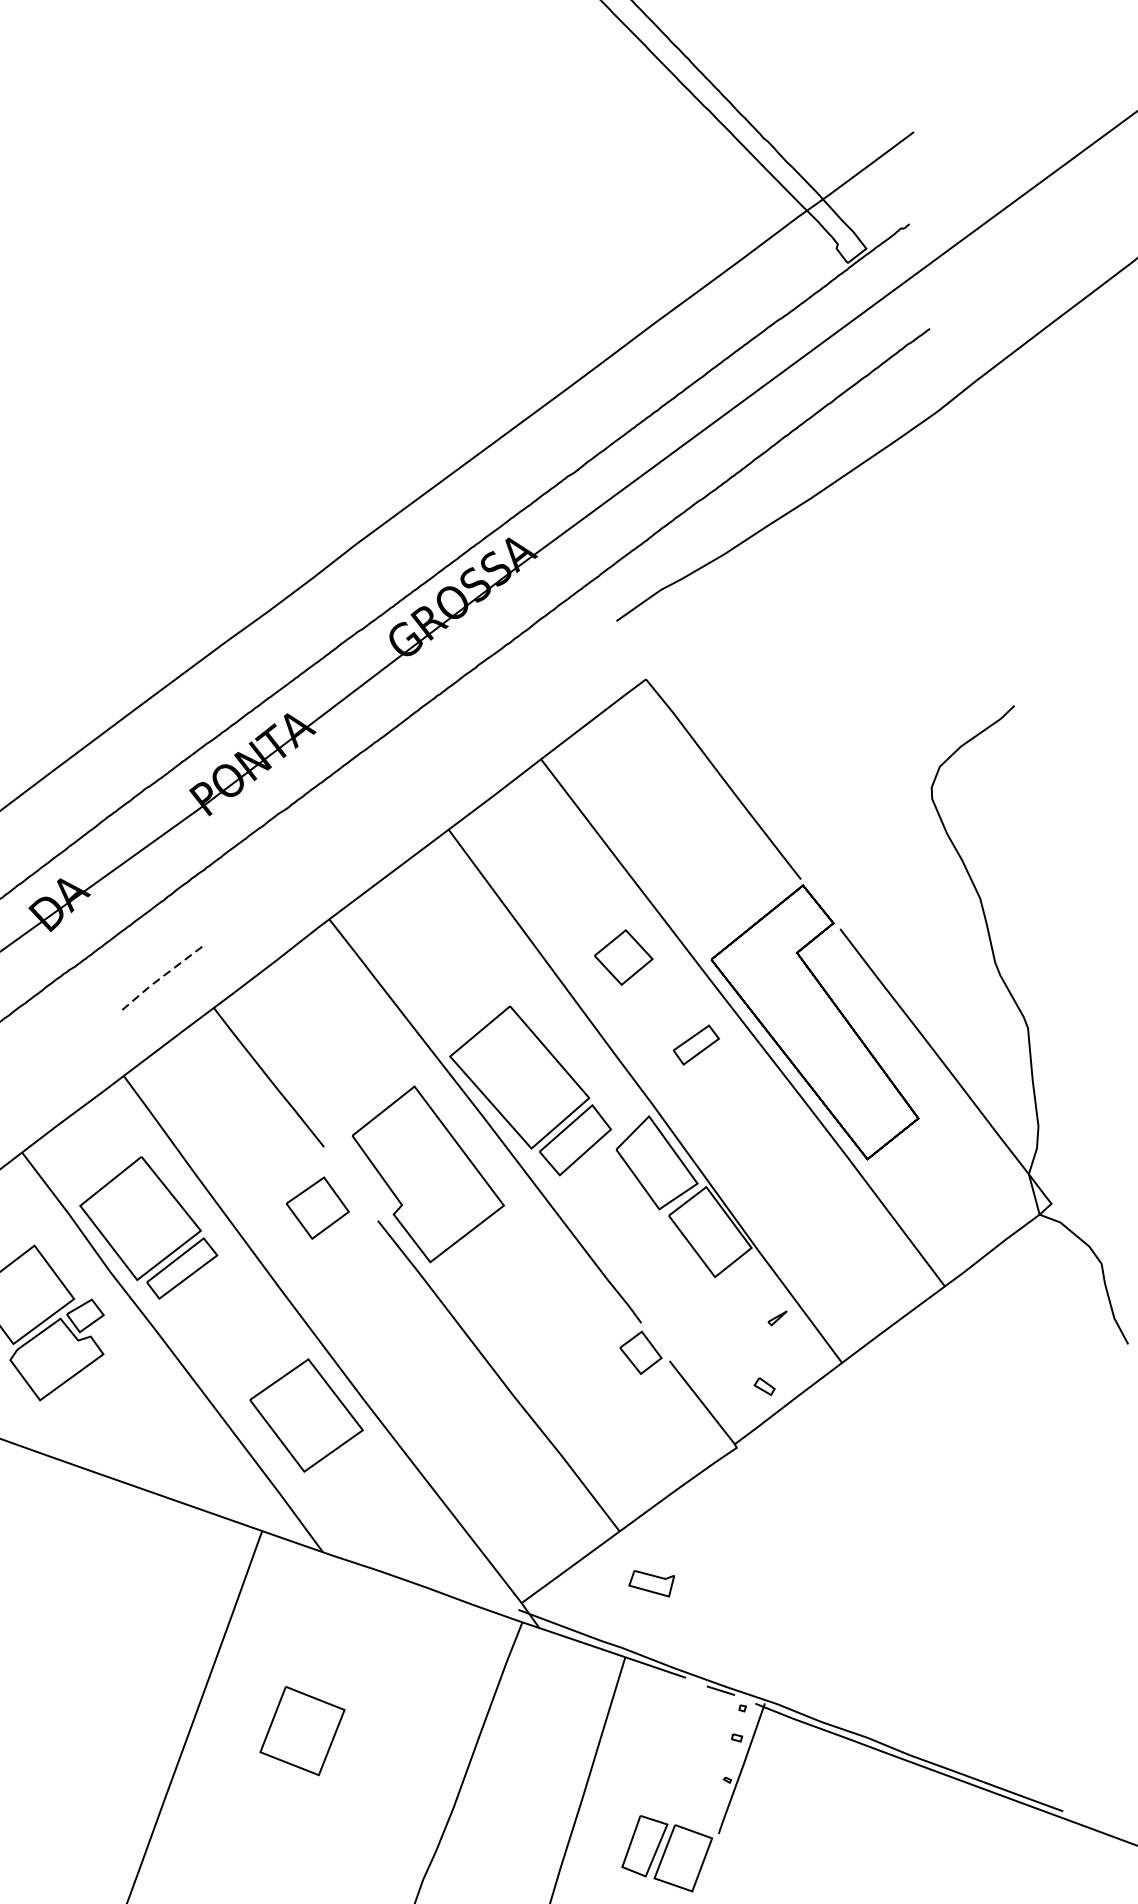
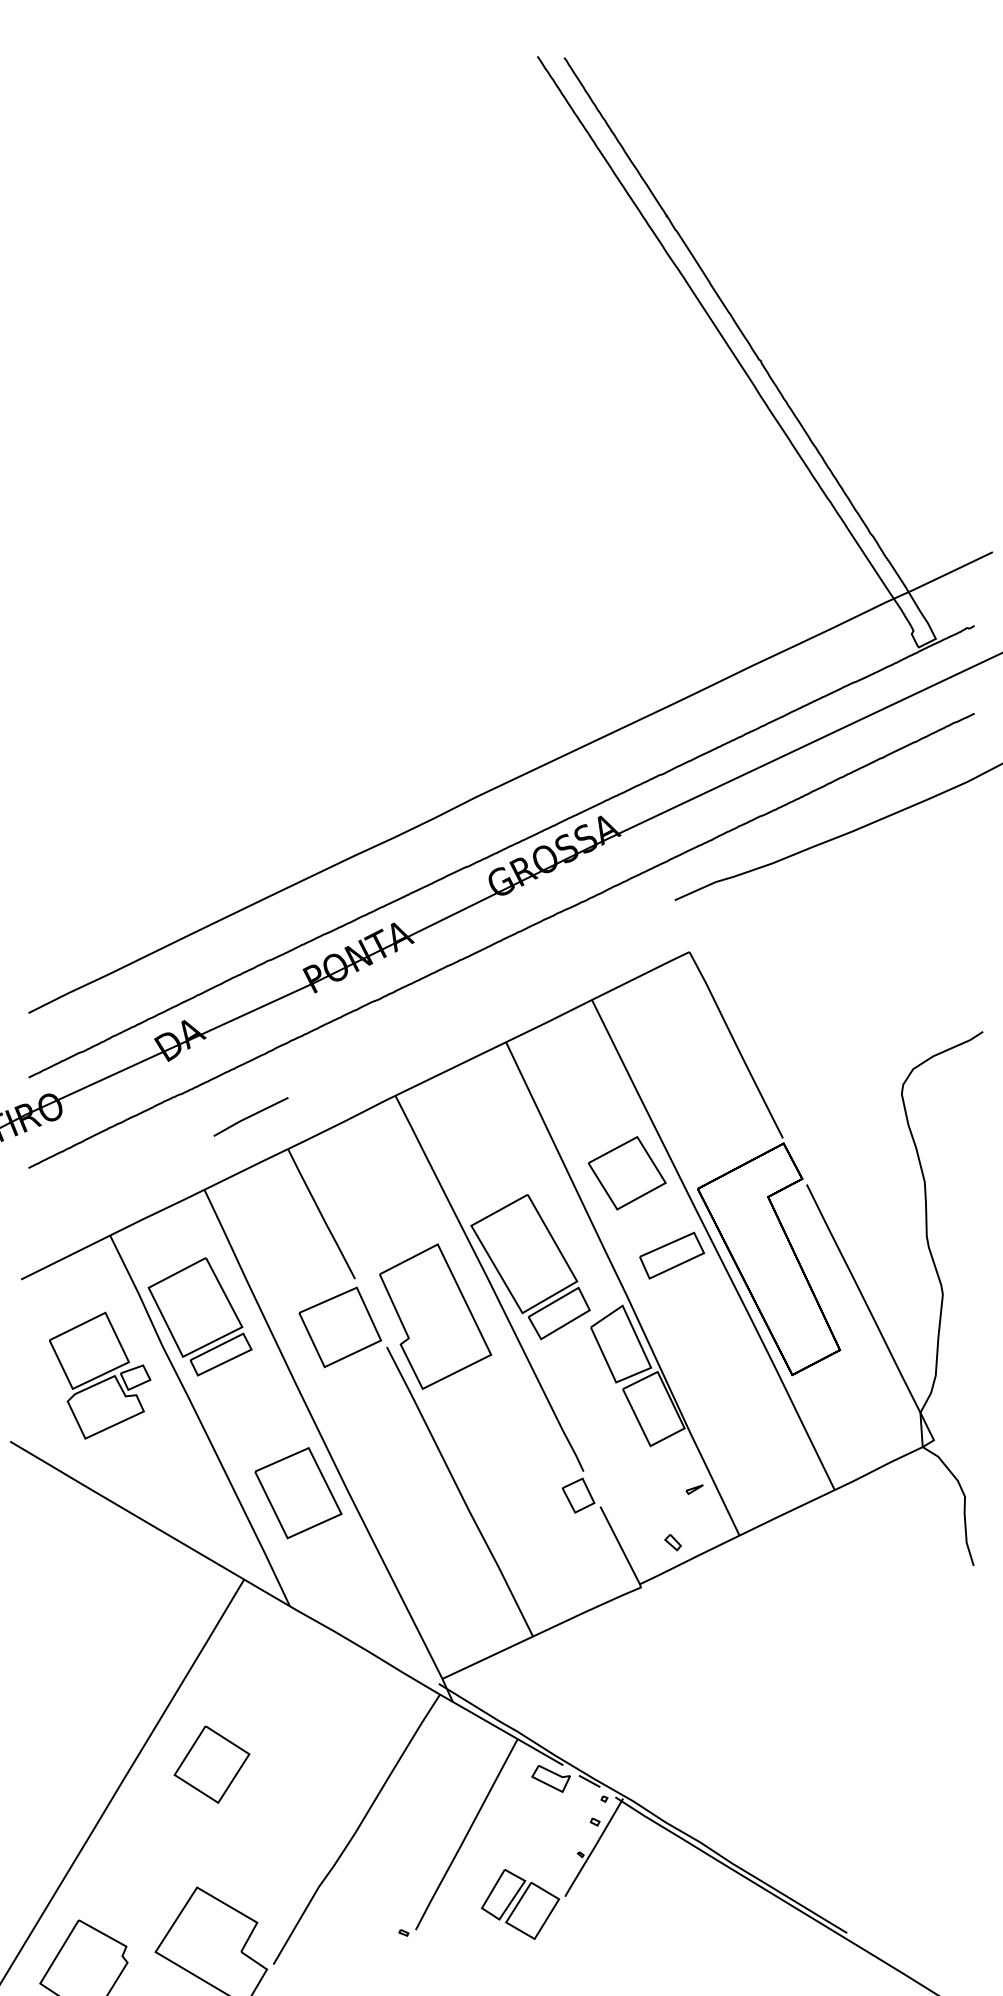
part: (623, 957) -> (627, 1173), size x1.67
line: (161, 977) -> (250, 1116), dashed -> solid
part: (696, 1044) -> (672, 1255), size x1.67
part: (318, 1208) -> (340, 1327), size x1.67
part: (651, 1583) -> (550, 1778), moved
part: (301, 1731) -> (211, 1764), moved

